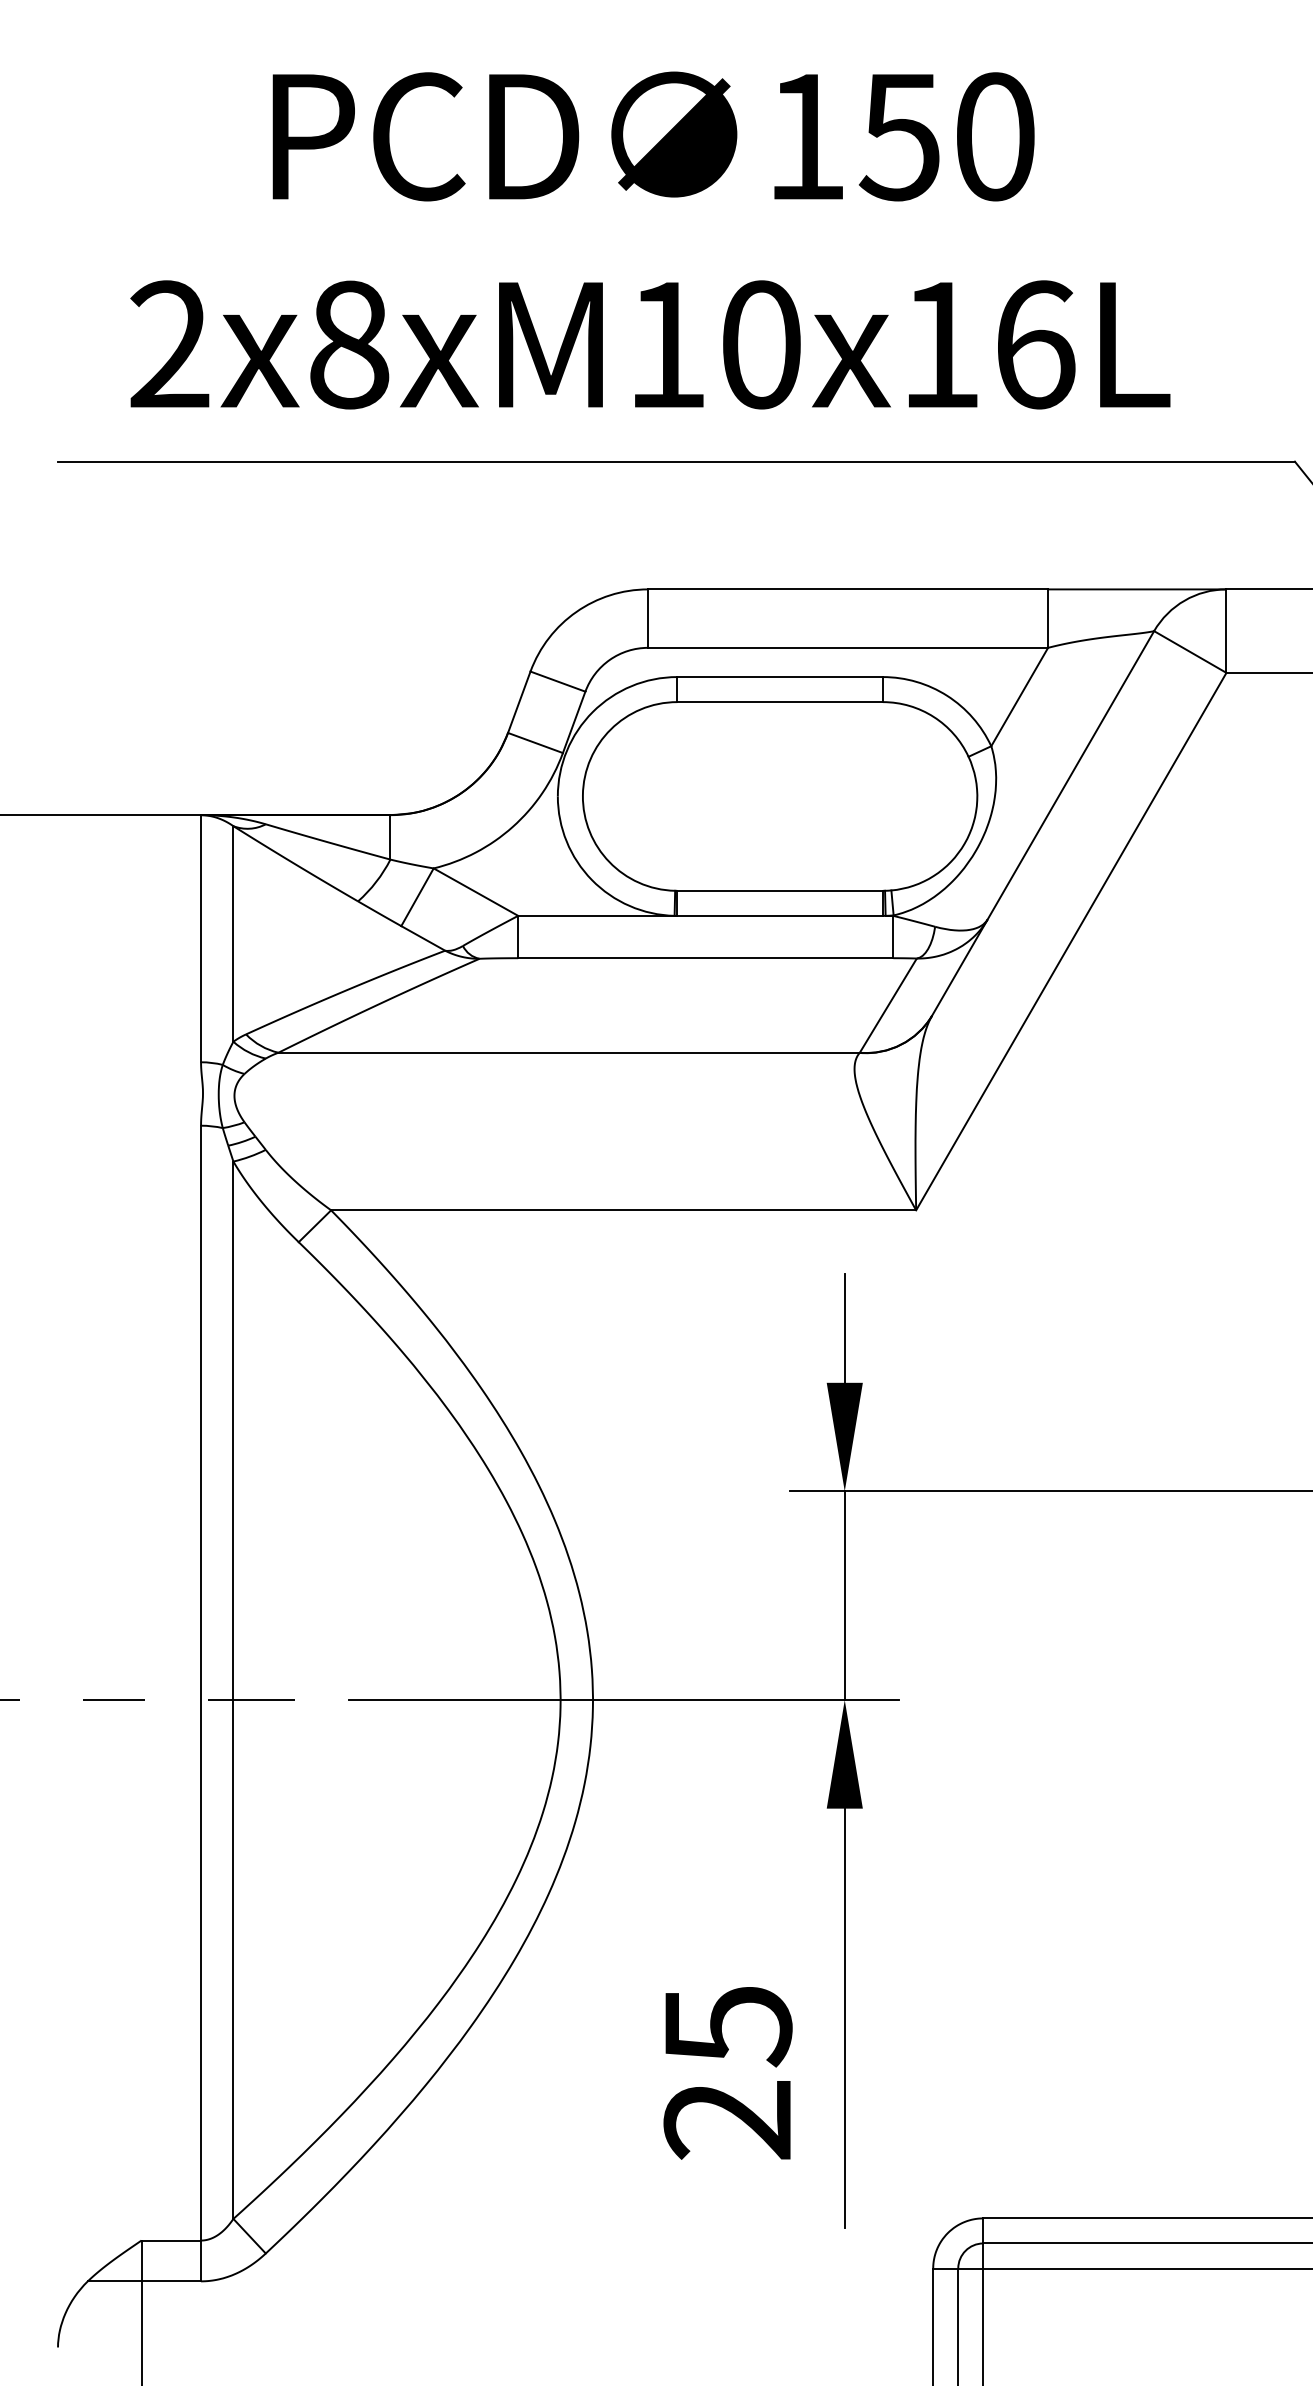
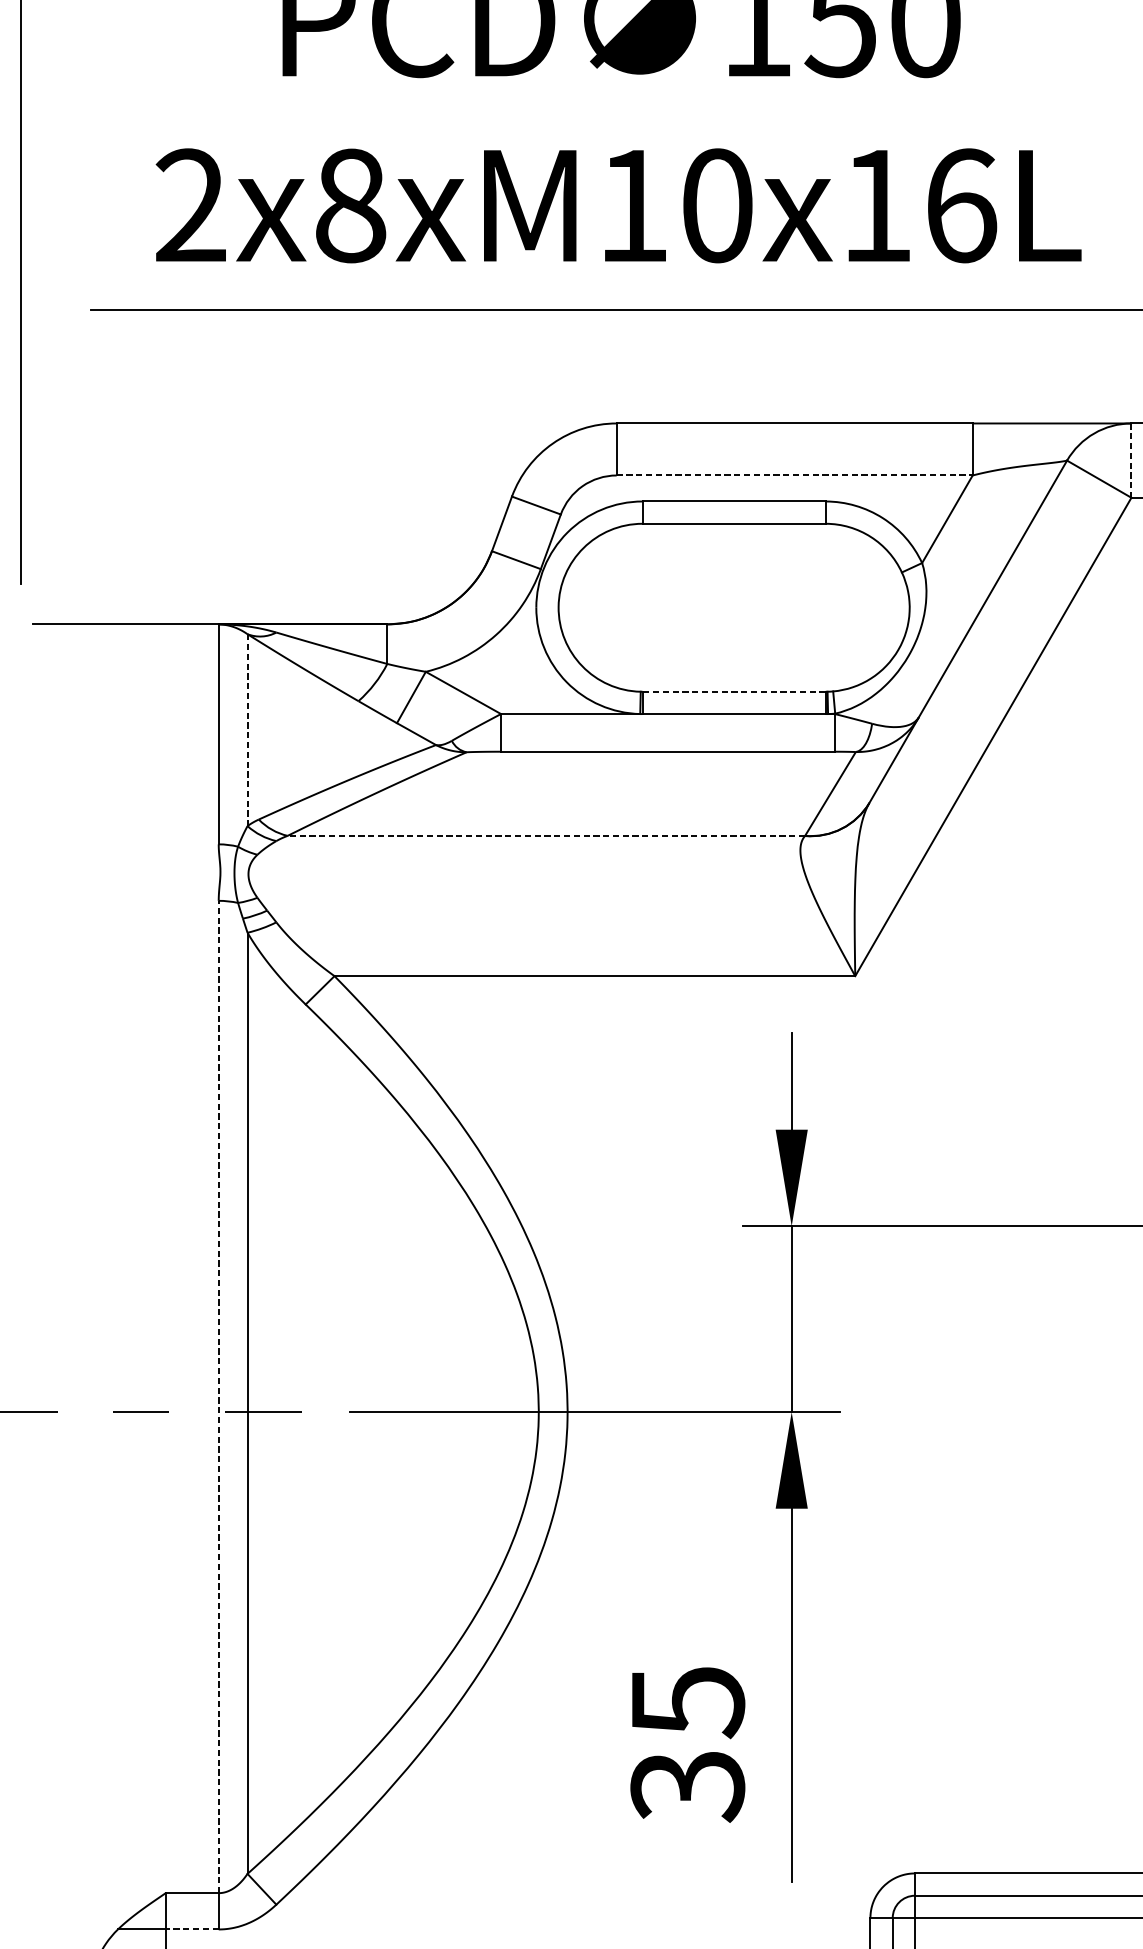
line: (1226, 631) -> (1131, 460), solid -> dashed
line: (848, 647) -> (795, 475), solid -> dashed
line: (780, 890) -> (734, 691), solid -> dashed
line: (233, 933) -> (247, 729), solid -> dashed
line: (569, 1052) -> (546, 835), solid -> dashed
line: (201, 1682) -> (219, 1396), solid -> dashed
text: (727, 2121) -> (687, 1787), 25 -> 35
line: (171, 2281) -> (192, 1929), solid -> dashed

